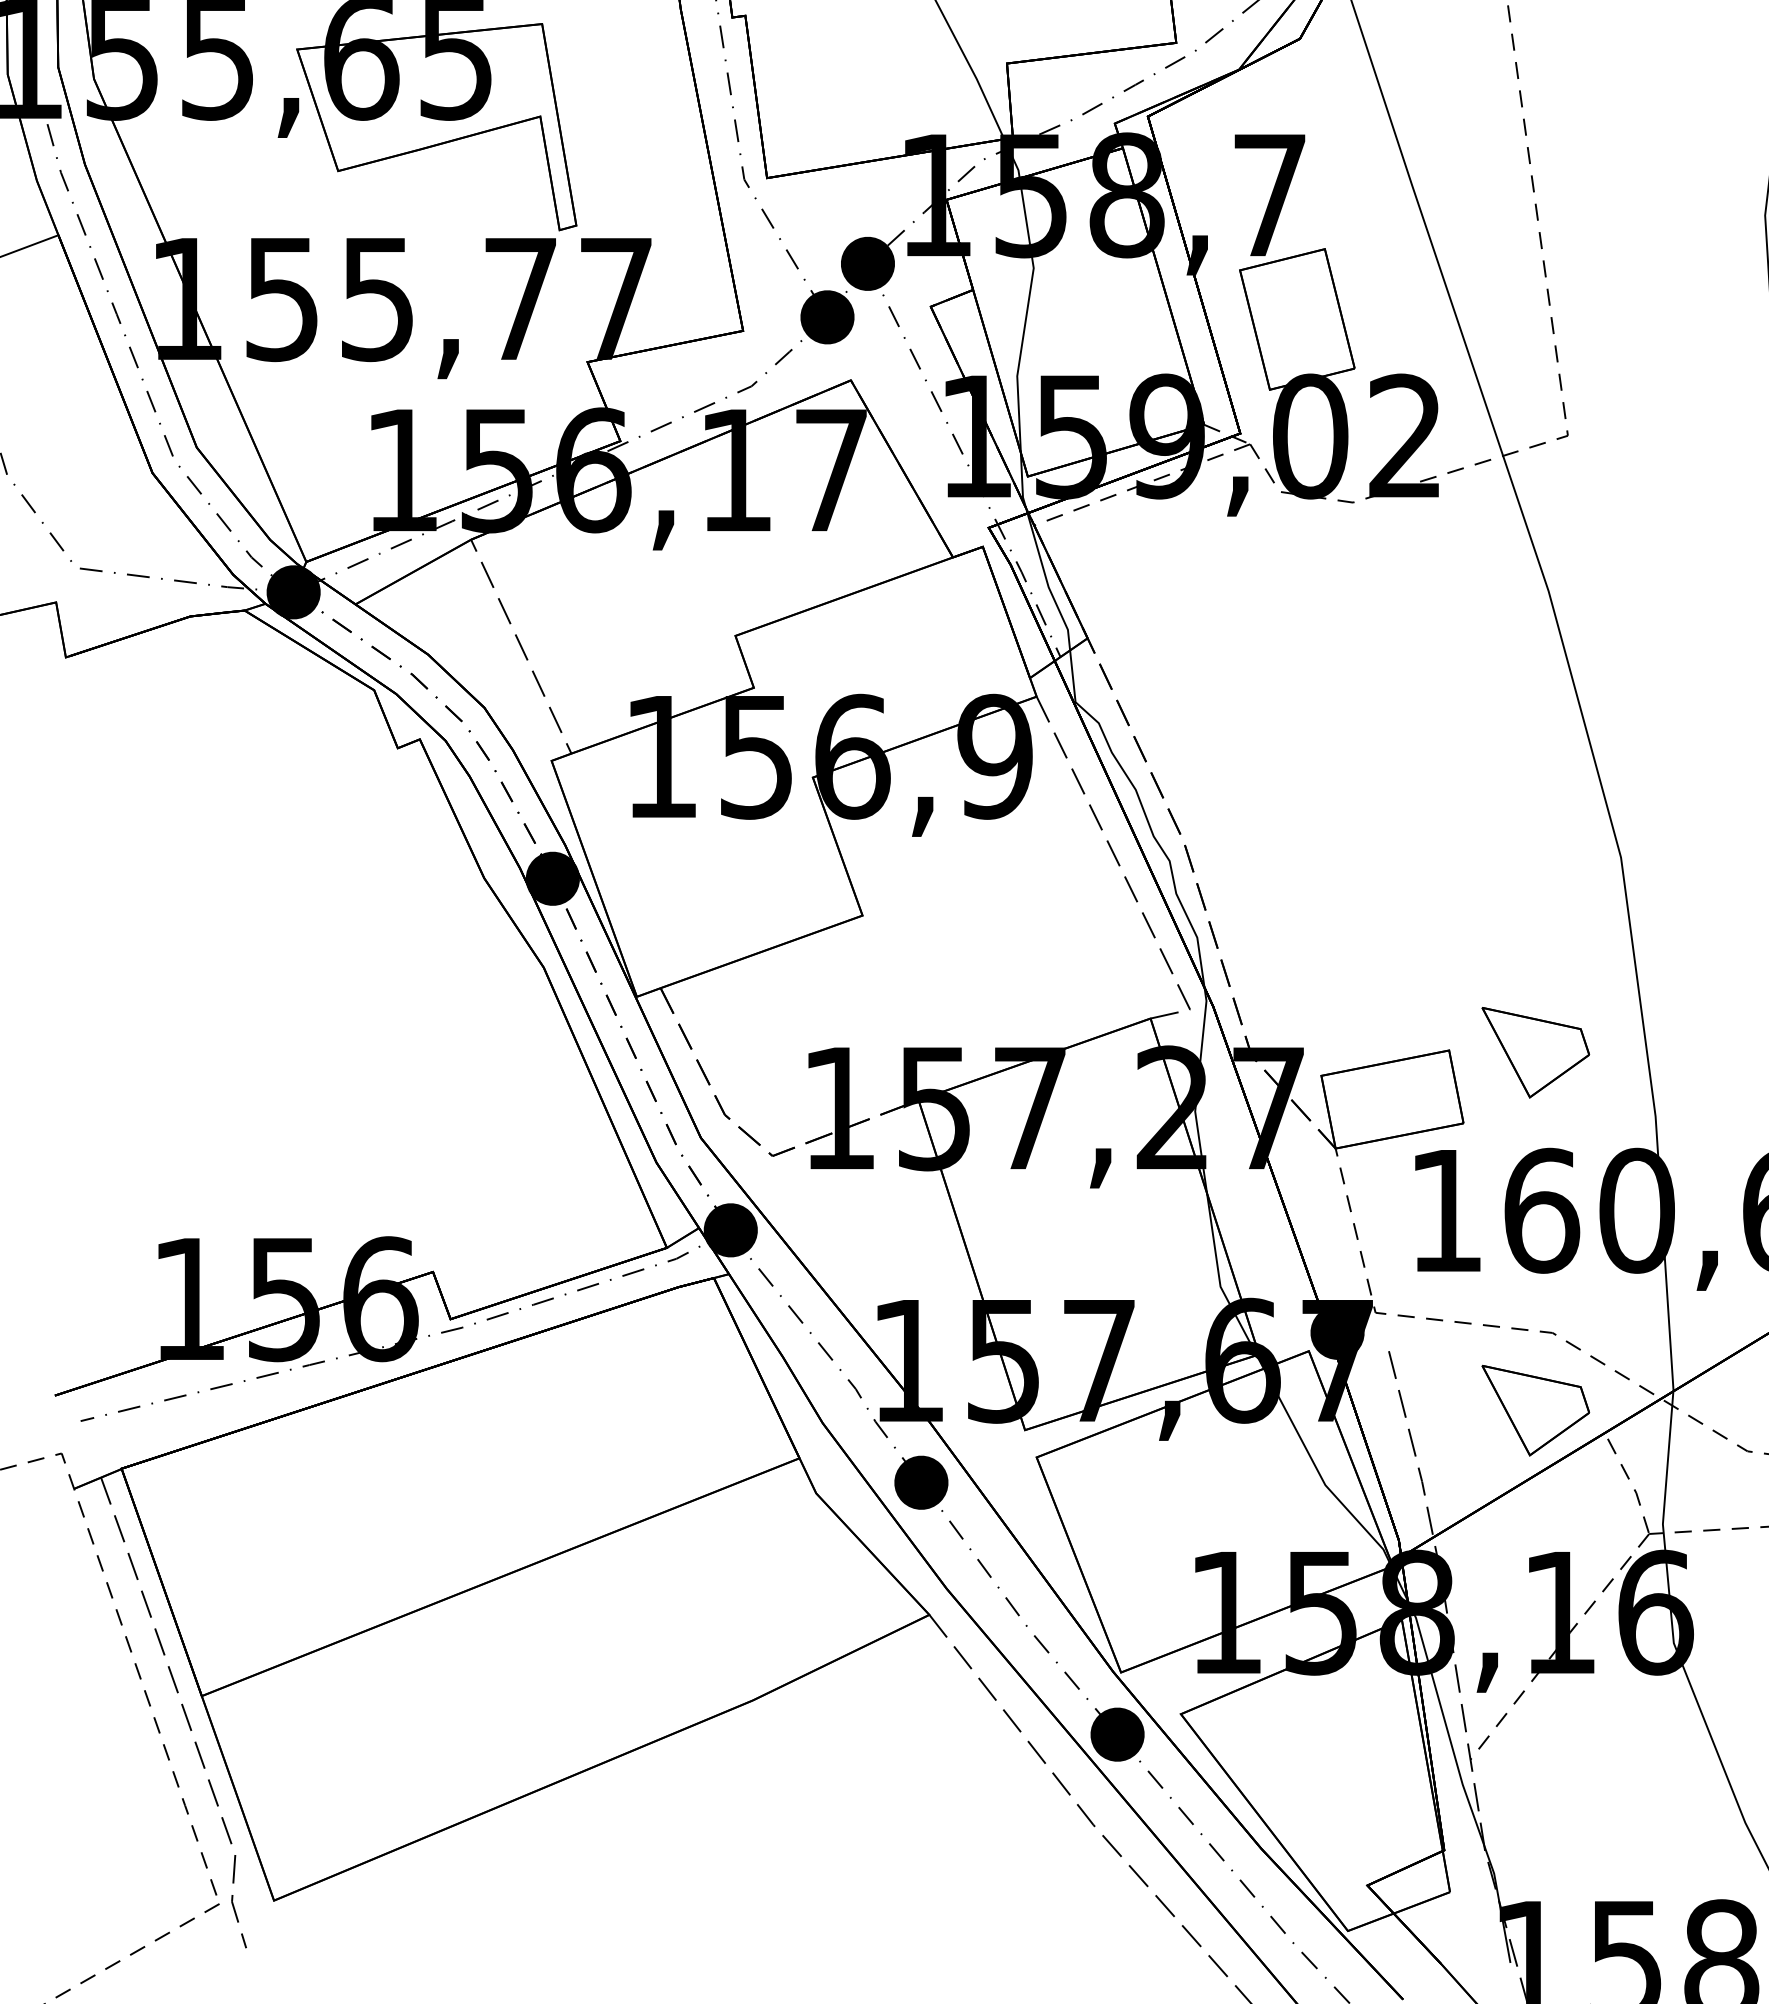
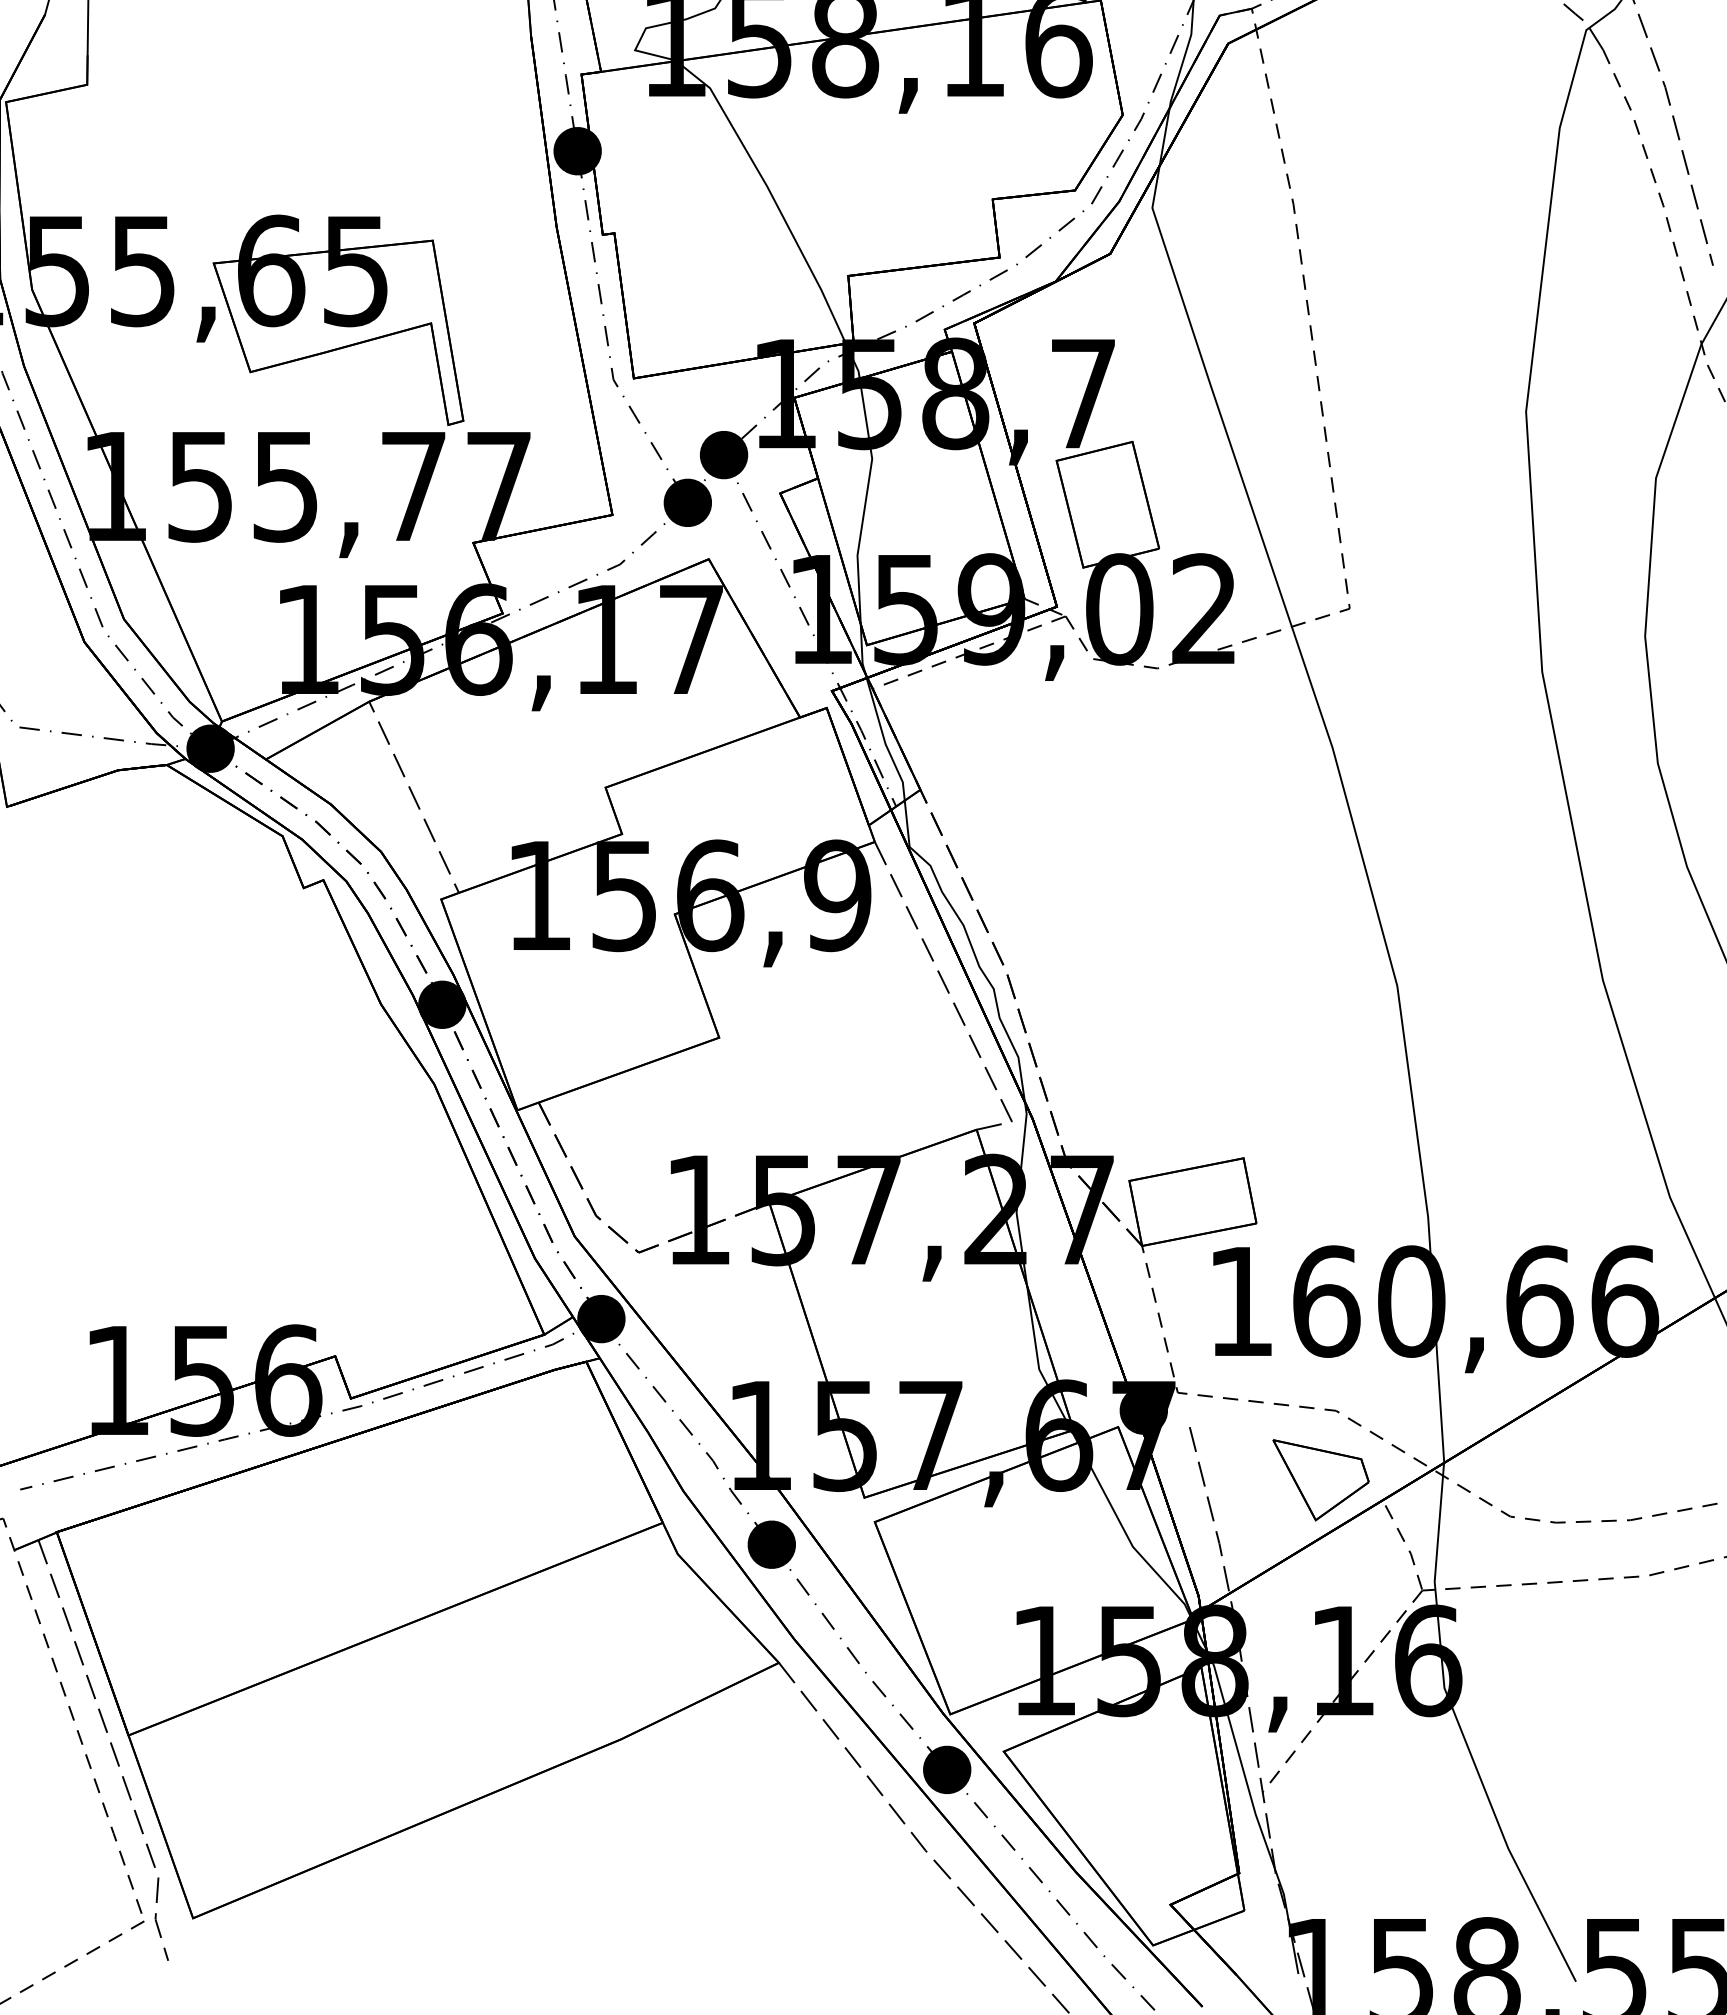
part: (1535, 1052) -> (1320, 1160), removed

